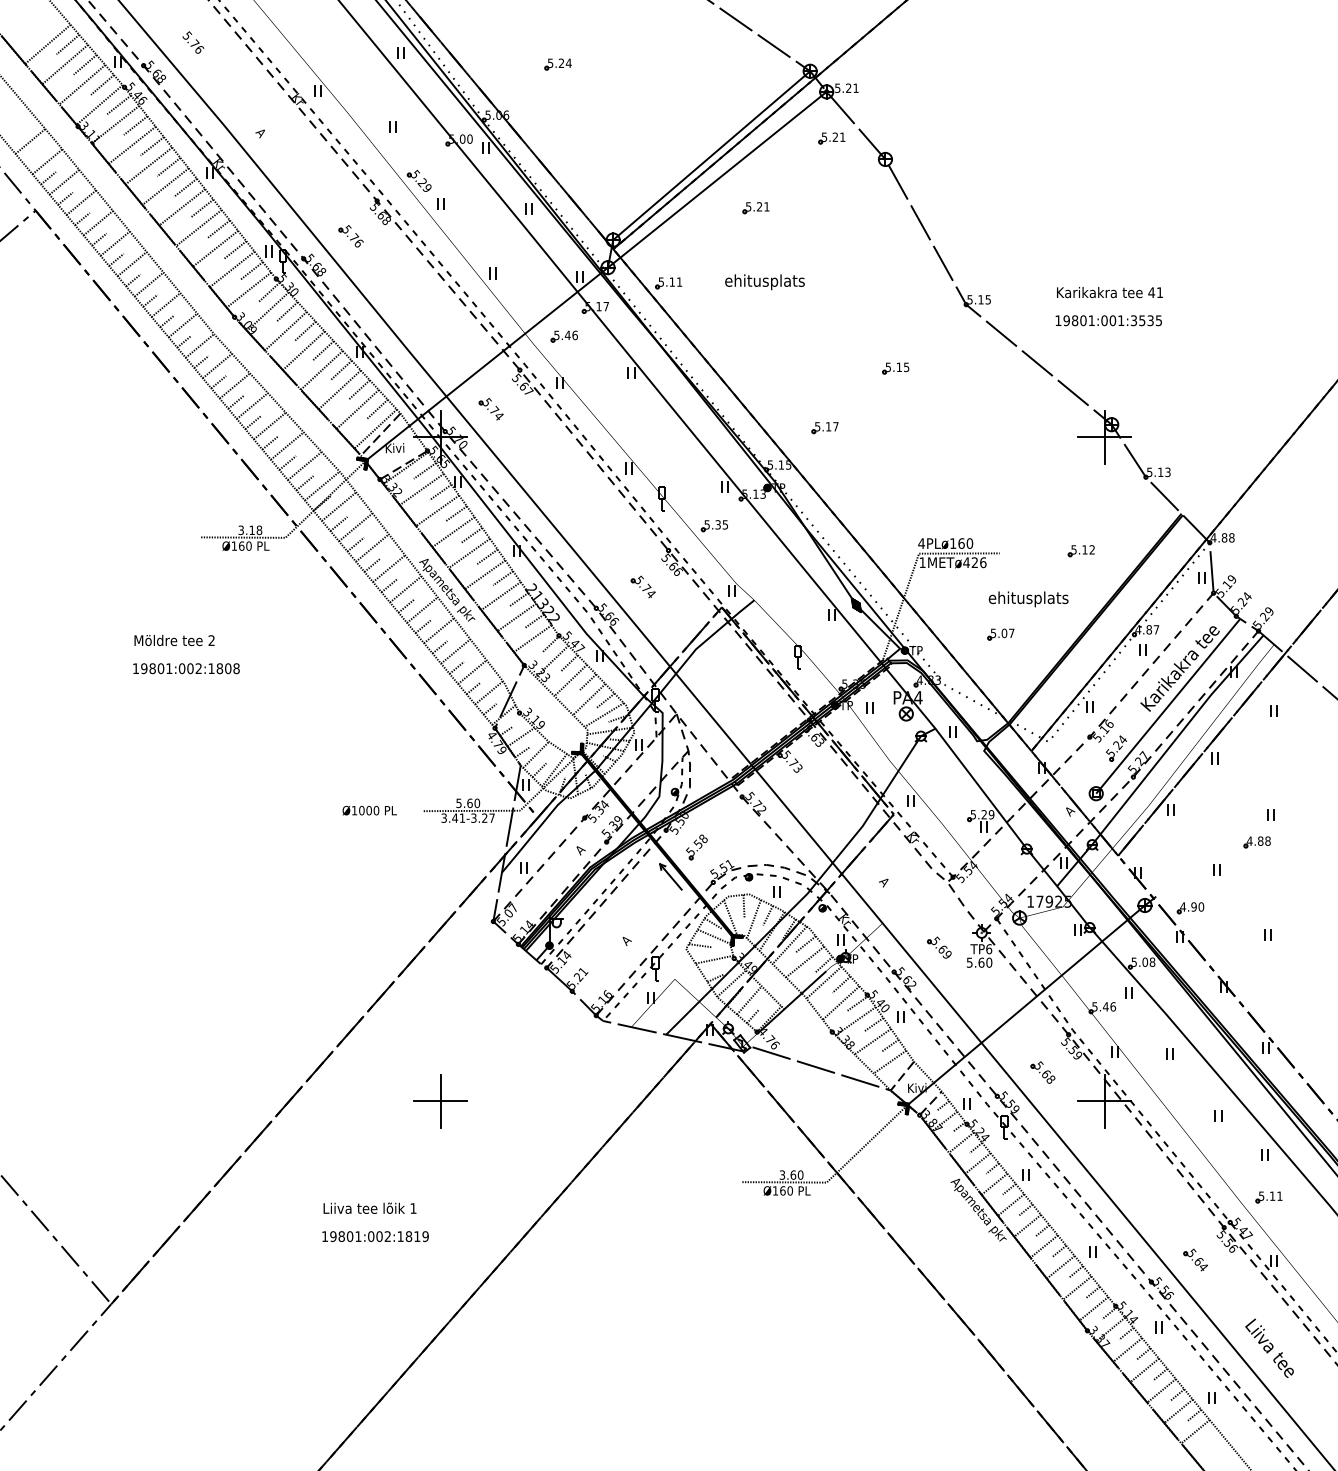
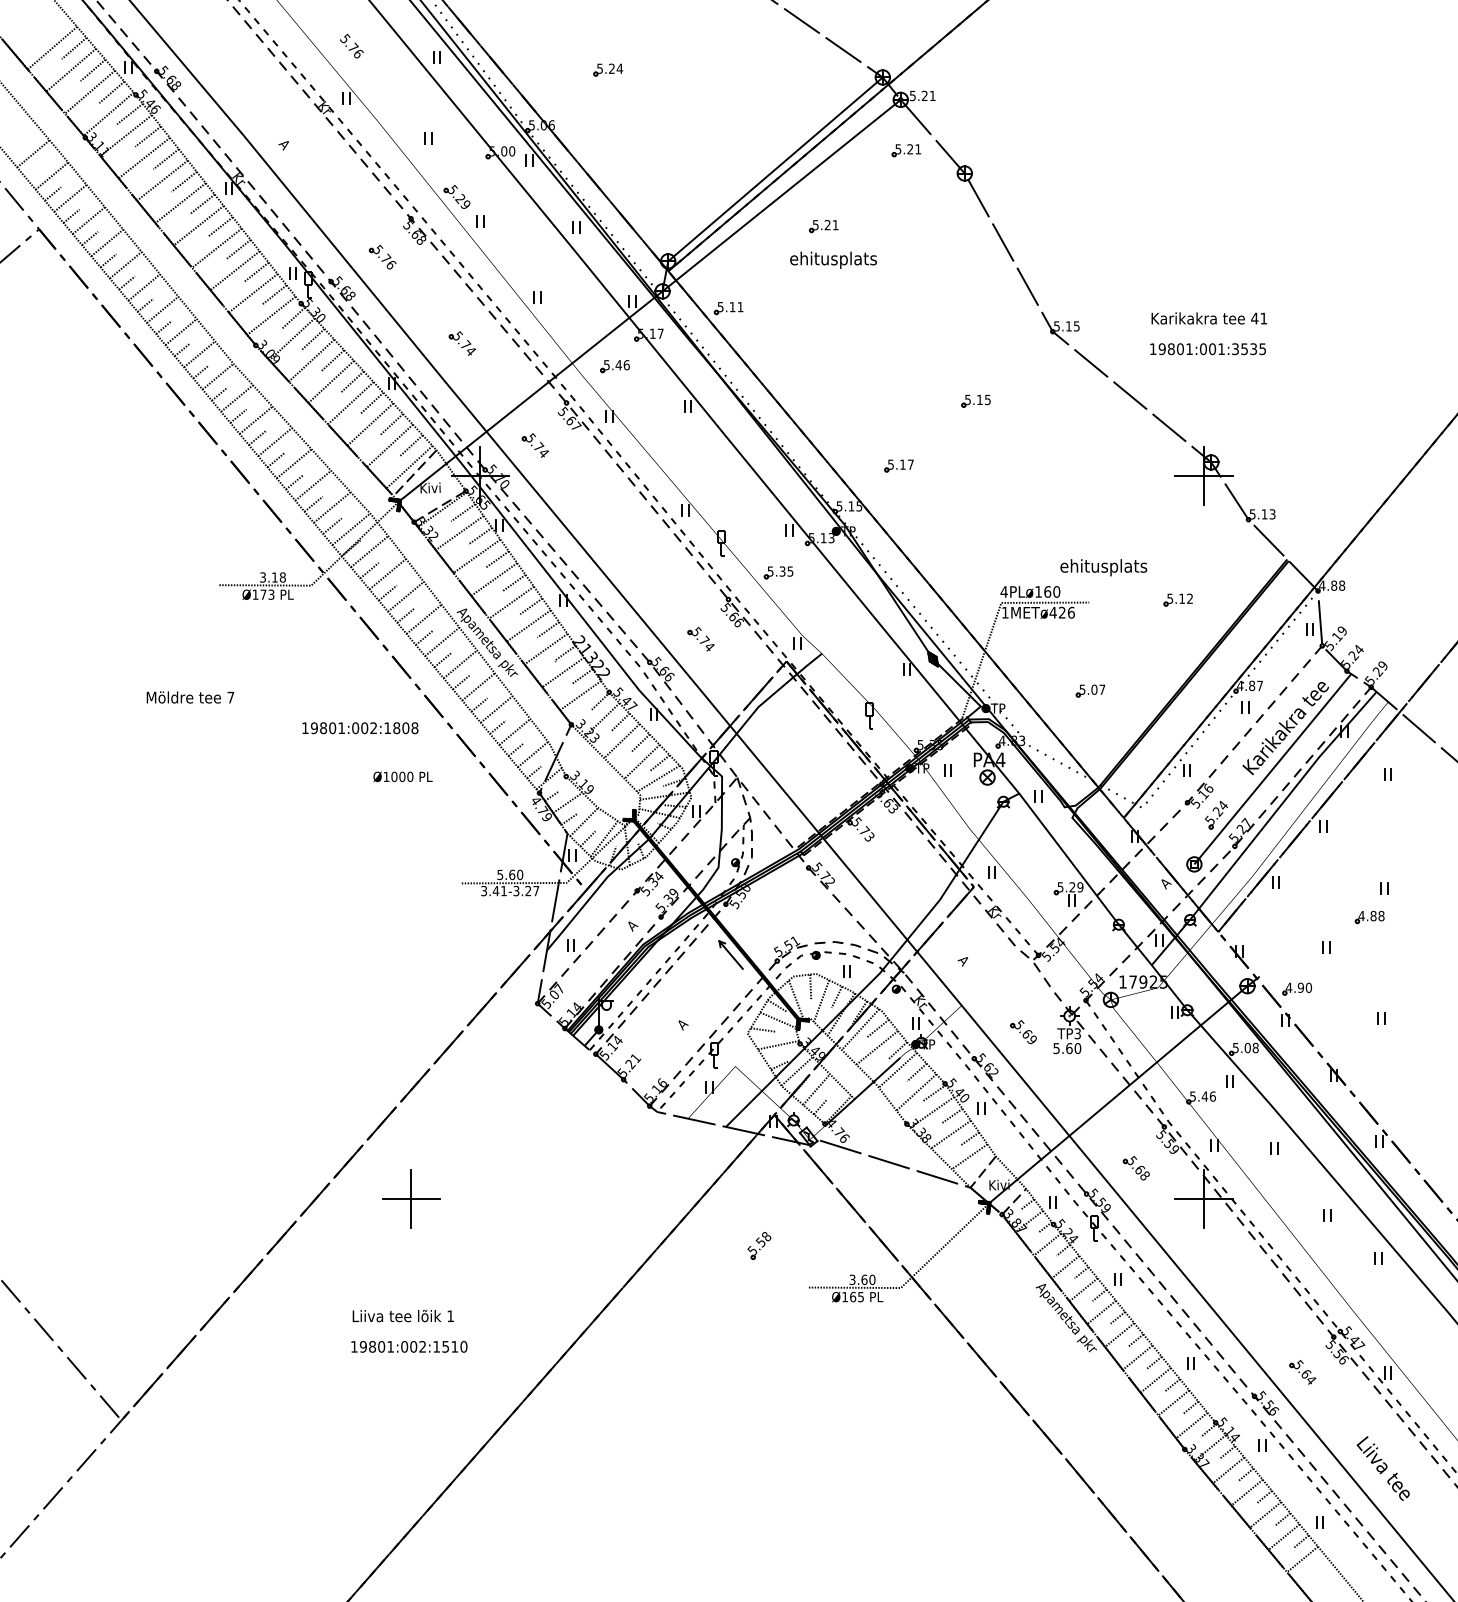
text: (193, 41) -> (351, 45), moved
text: (764, 281) -> (833, 259), moved
part: (423, 315) -> (461, 343), added
text: (245, 545) -> (267, 594), Ø160 -> Ø173
text: (1028, 599) -> (1103, 567), moved
text: (211, 640) -> (230, 697), 2 -> 7
text: (186, 668) -> (360, 728), moved
text: (369, 810) -> (402, 776), moved
part: (696, 847) -> (759, 1246), moved
text: (988, 948) -> (1077, 1033), TP6 -> TP3
part: (440, 1100) -> (411, 1198), moved
text: (790, 1191) -> (861, 1297), Ø160 -> Ø165
part: (1268, 1196) -> (1382, 1303), removed
text: (417, 1236) -> (454, 1346), 19801:002:1819 -> 19801:002:1510

